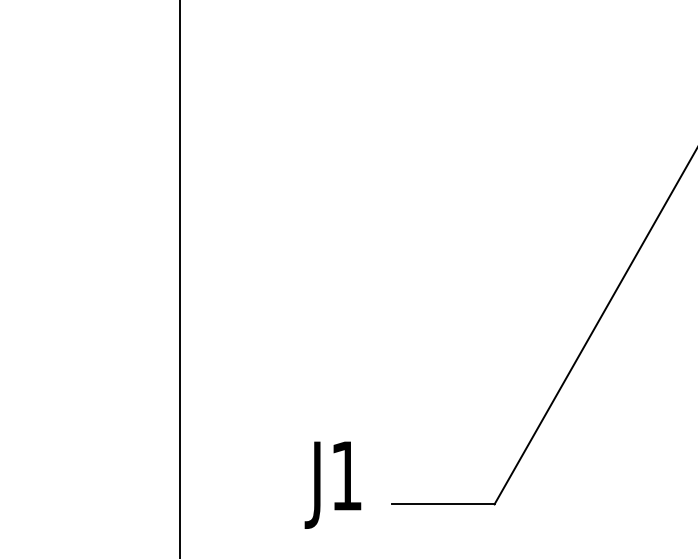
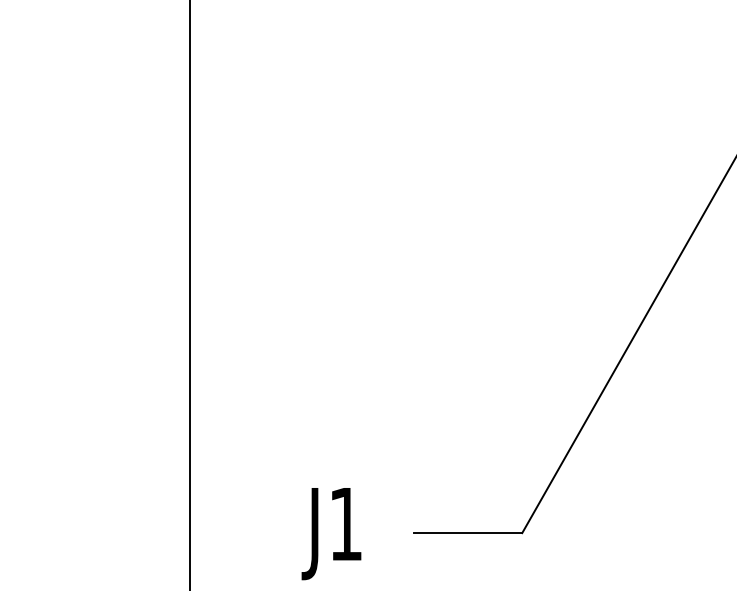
text: (332, 484) -> (330, 533), moved

